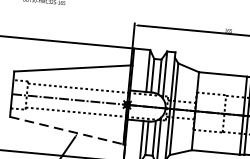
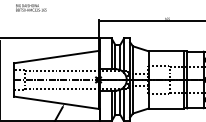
line: (67, 130) -> (56, 102), dashed -> solid

